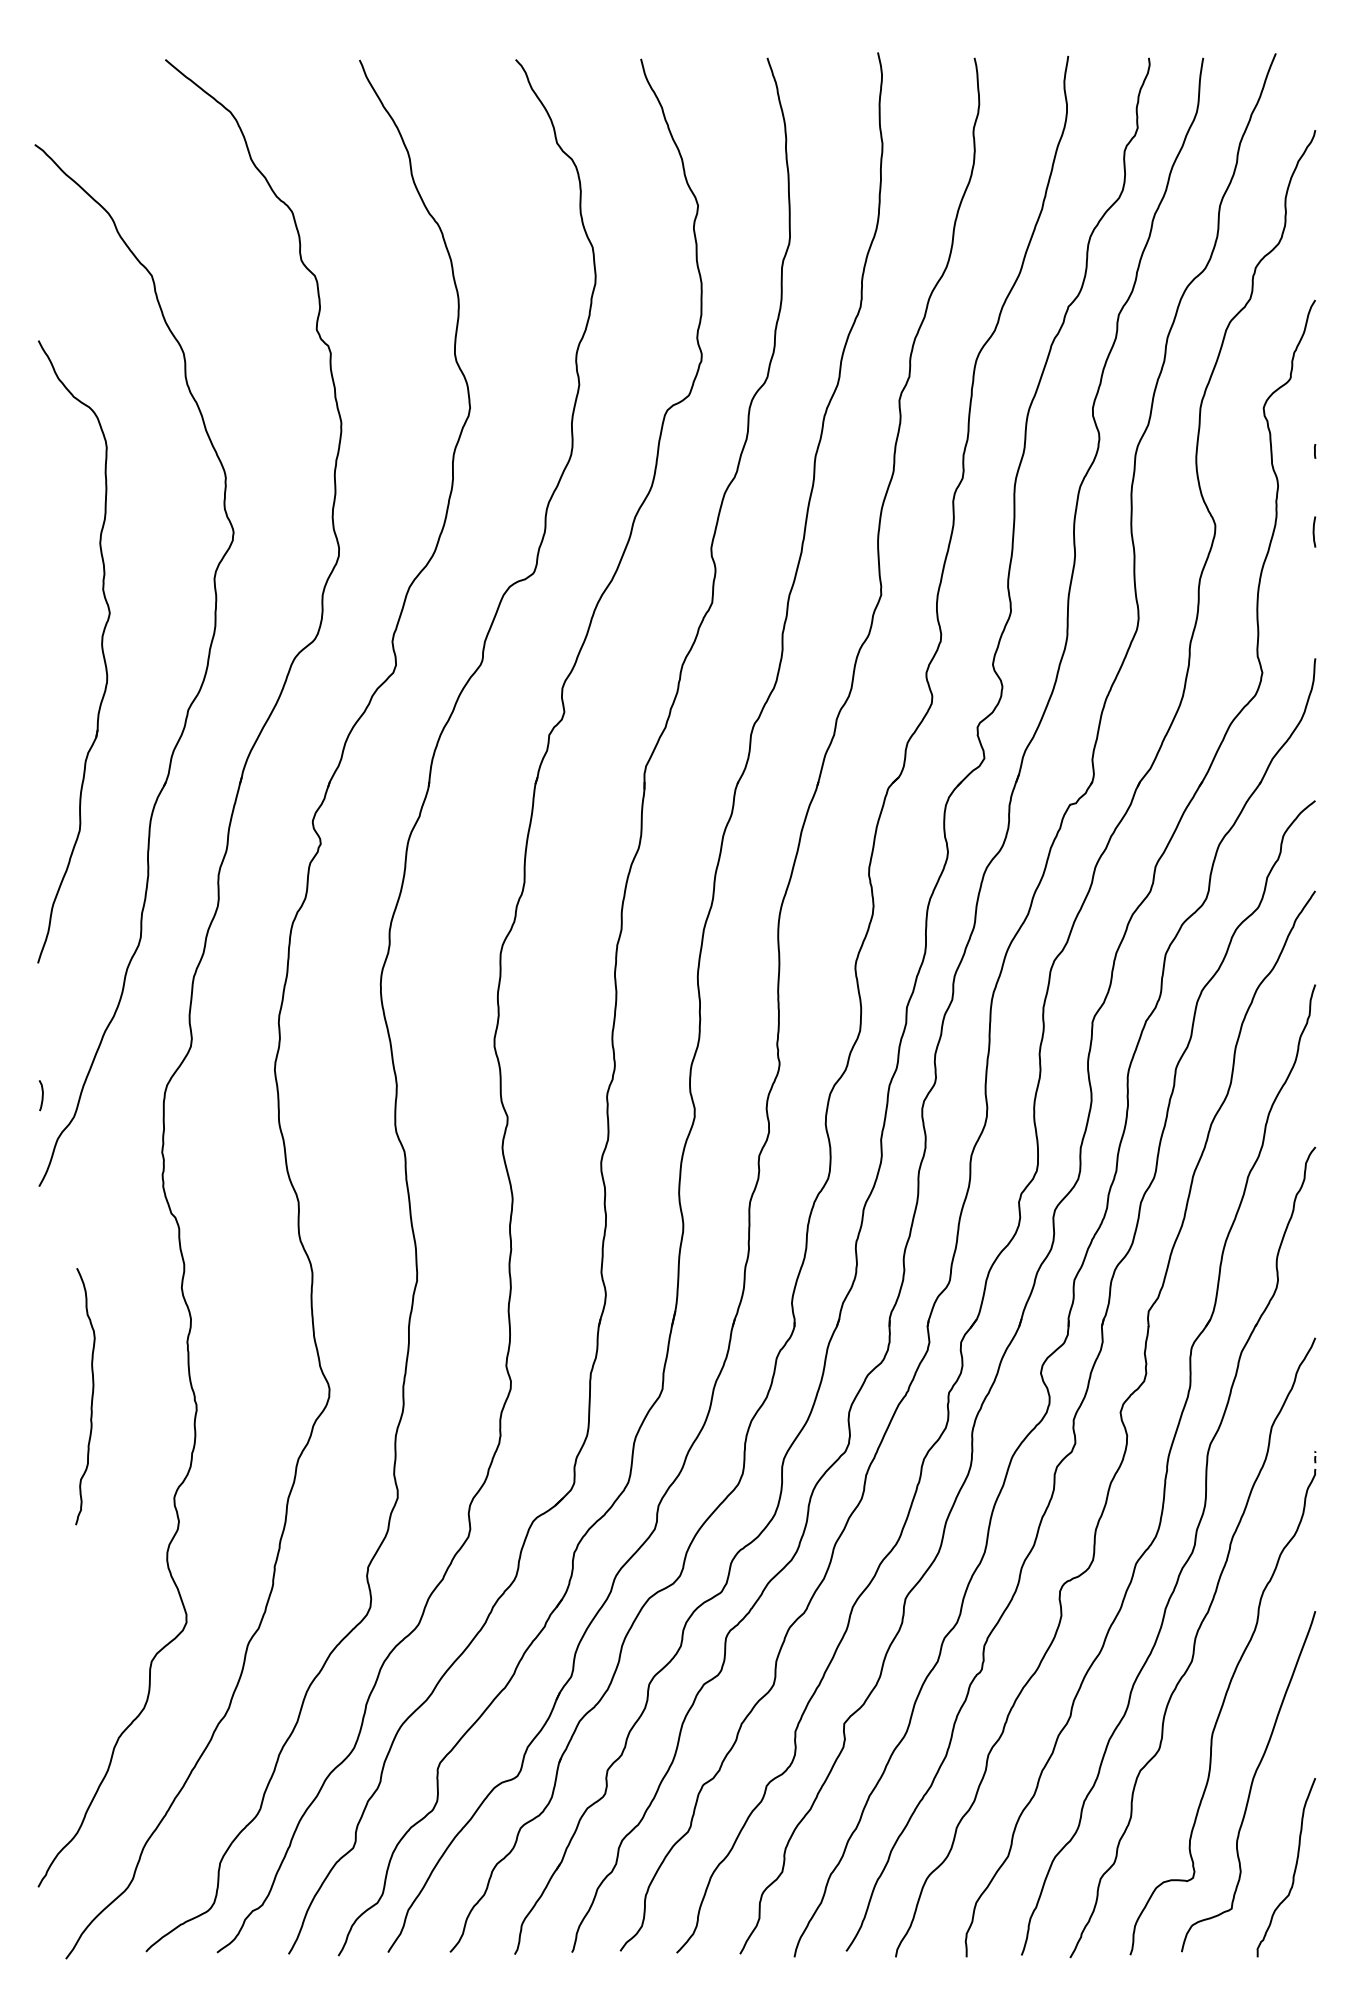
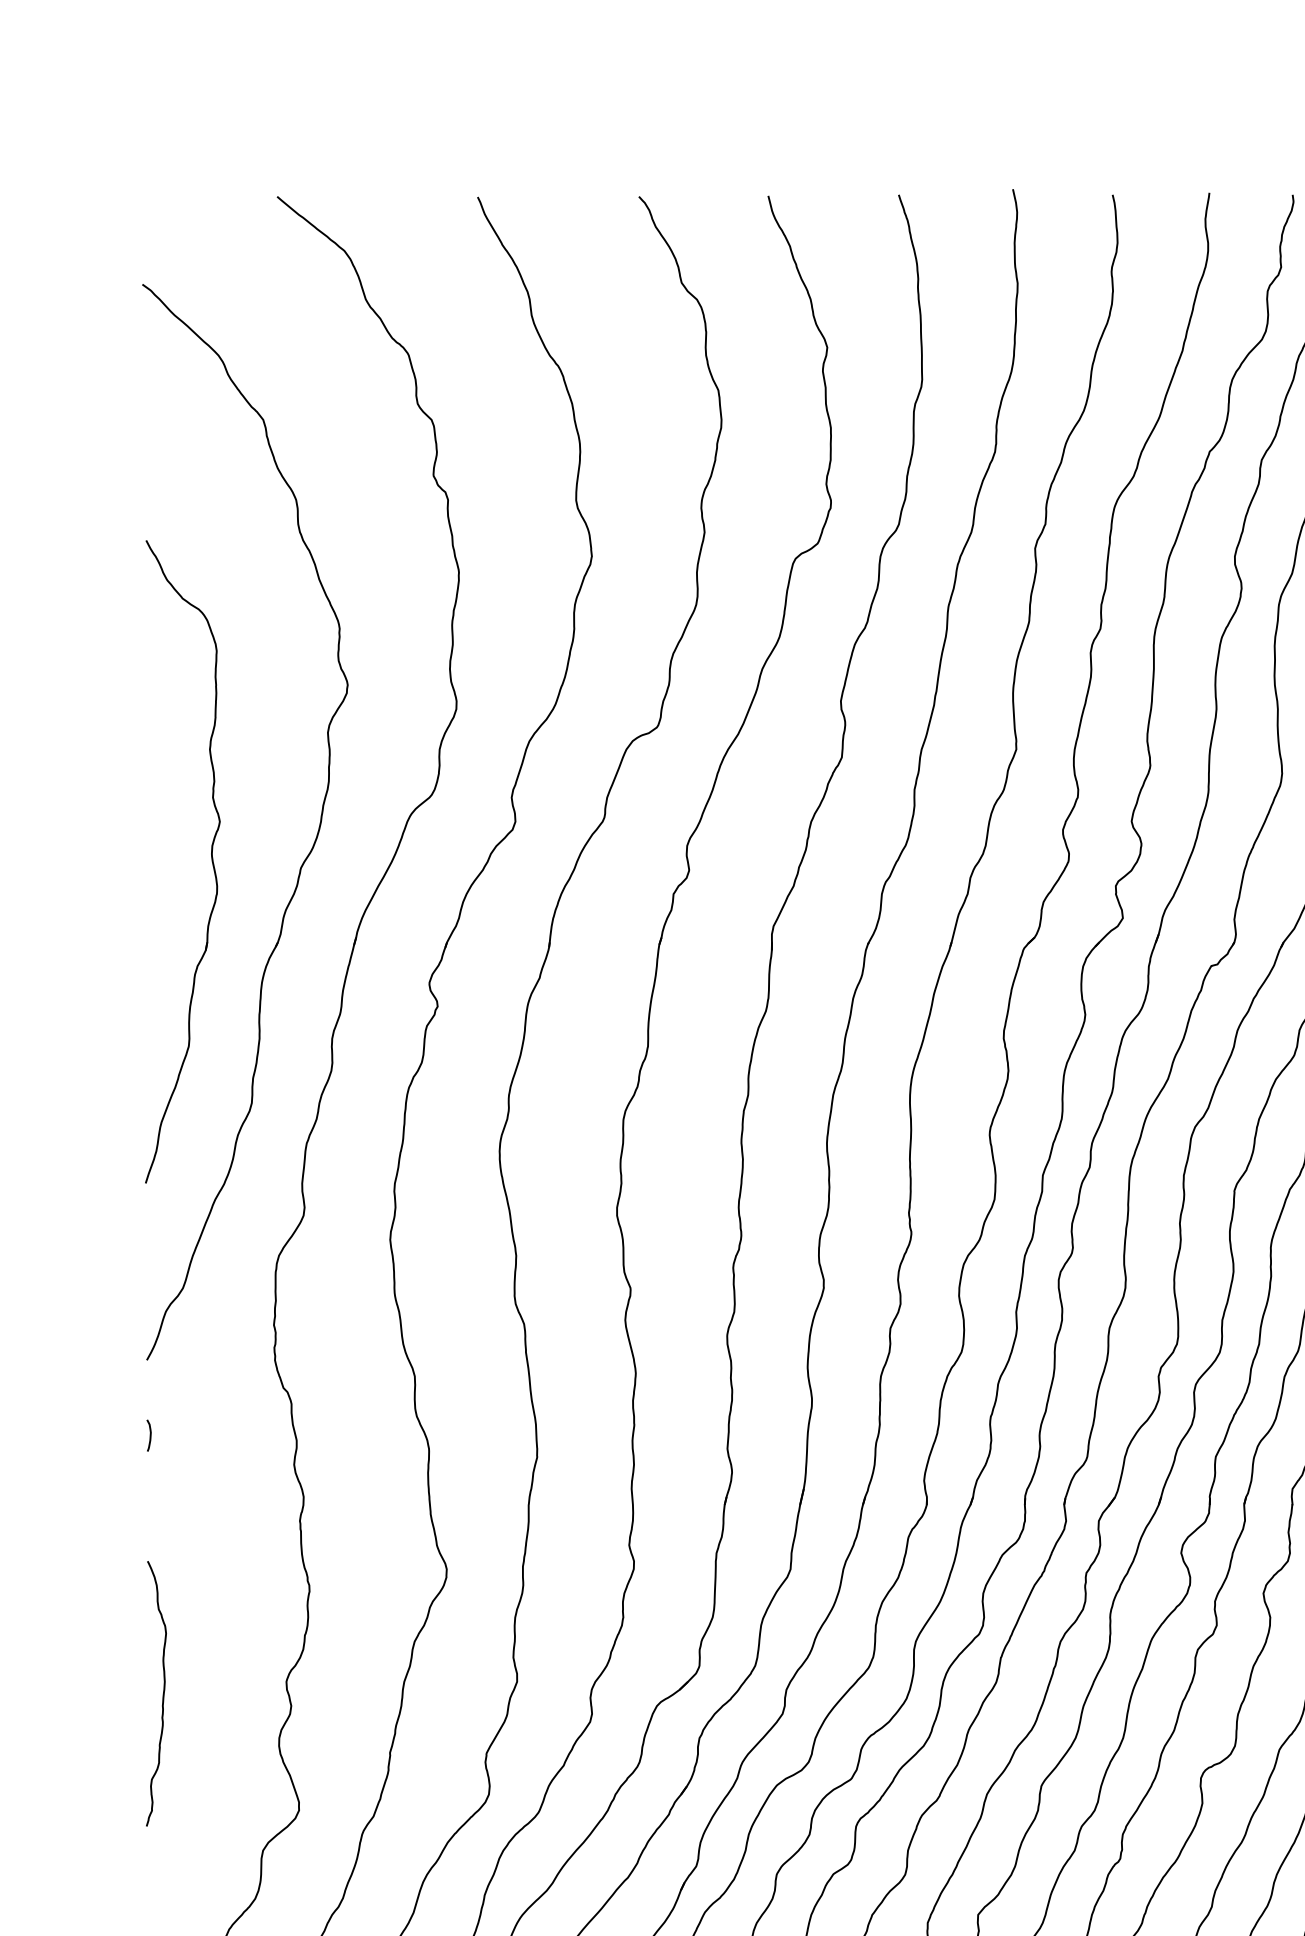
part: (101, 650) -> (211, 860), moved
curve: (41, 1095) -> (149, 1435), moved
curve: (91, 1396) -> (162, 1693), moved

